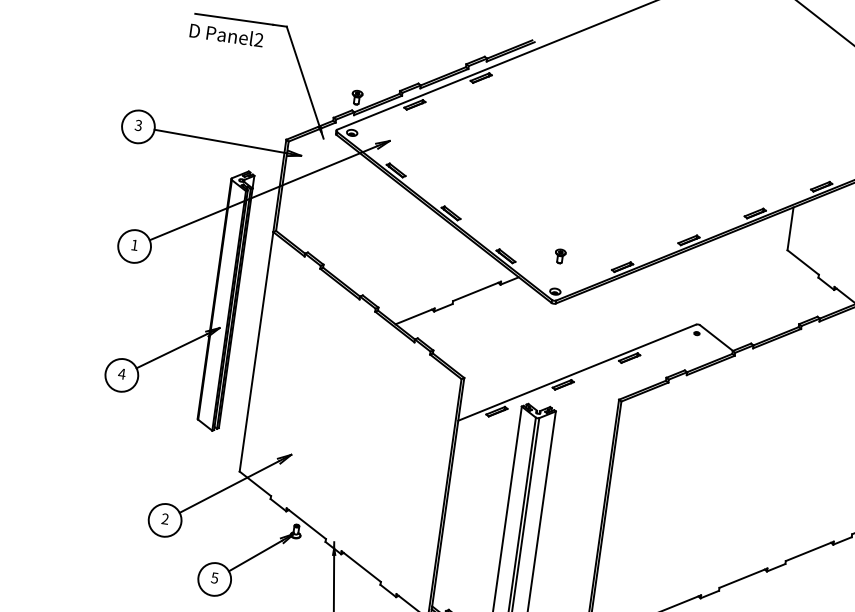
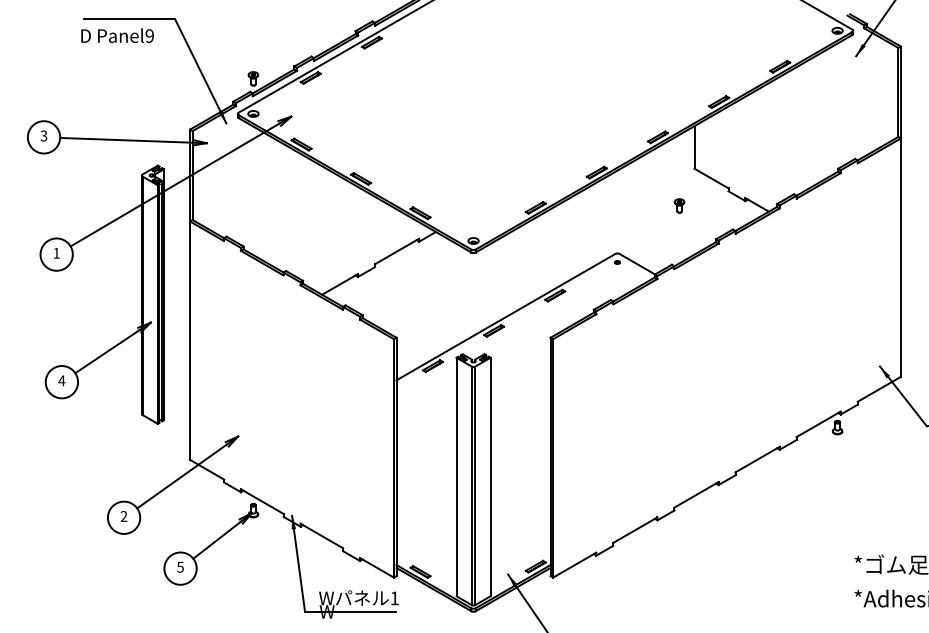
text: (258, 39) -> (149, 35), Panel2 -> Panel9
part: (560, 255) -> (679, 205), moved

